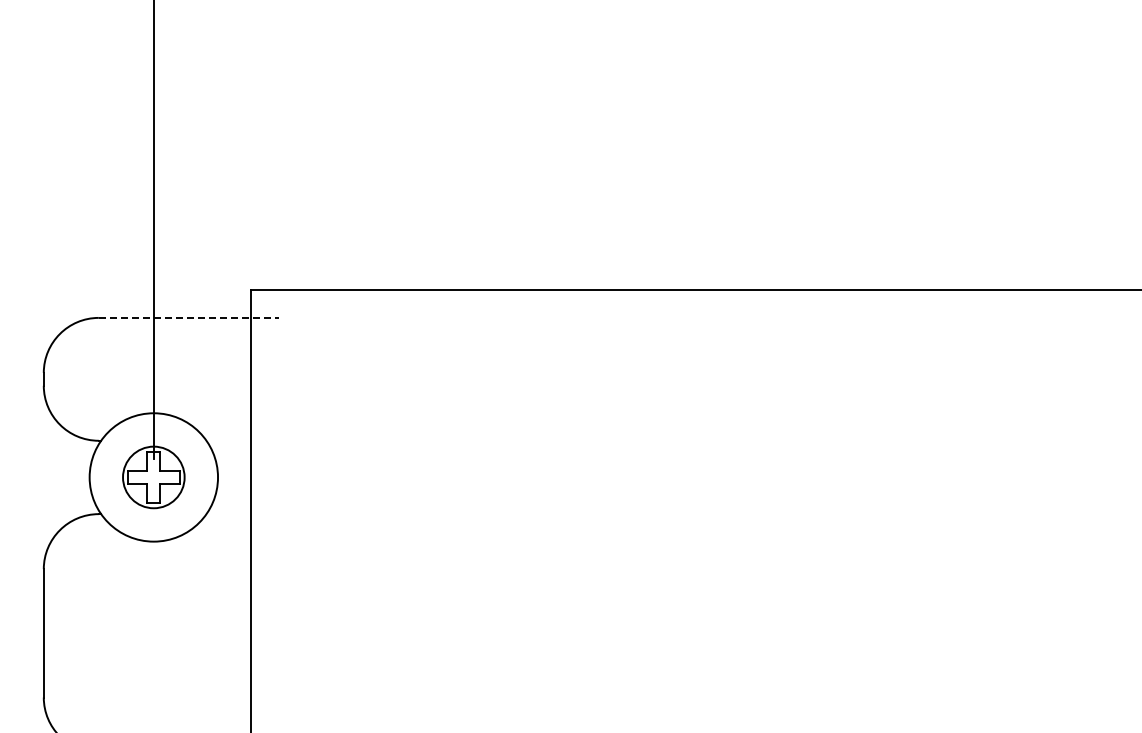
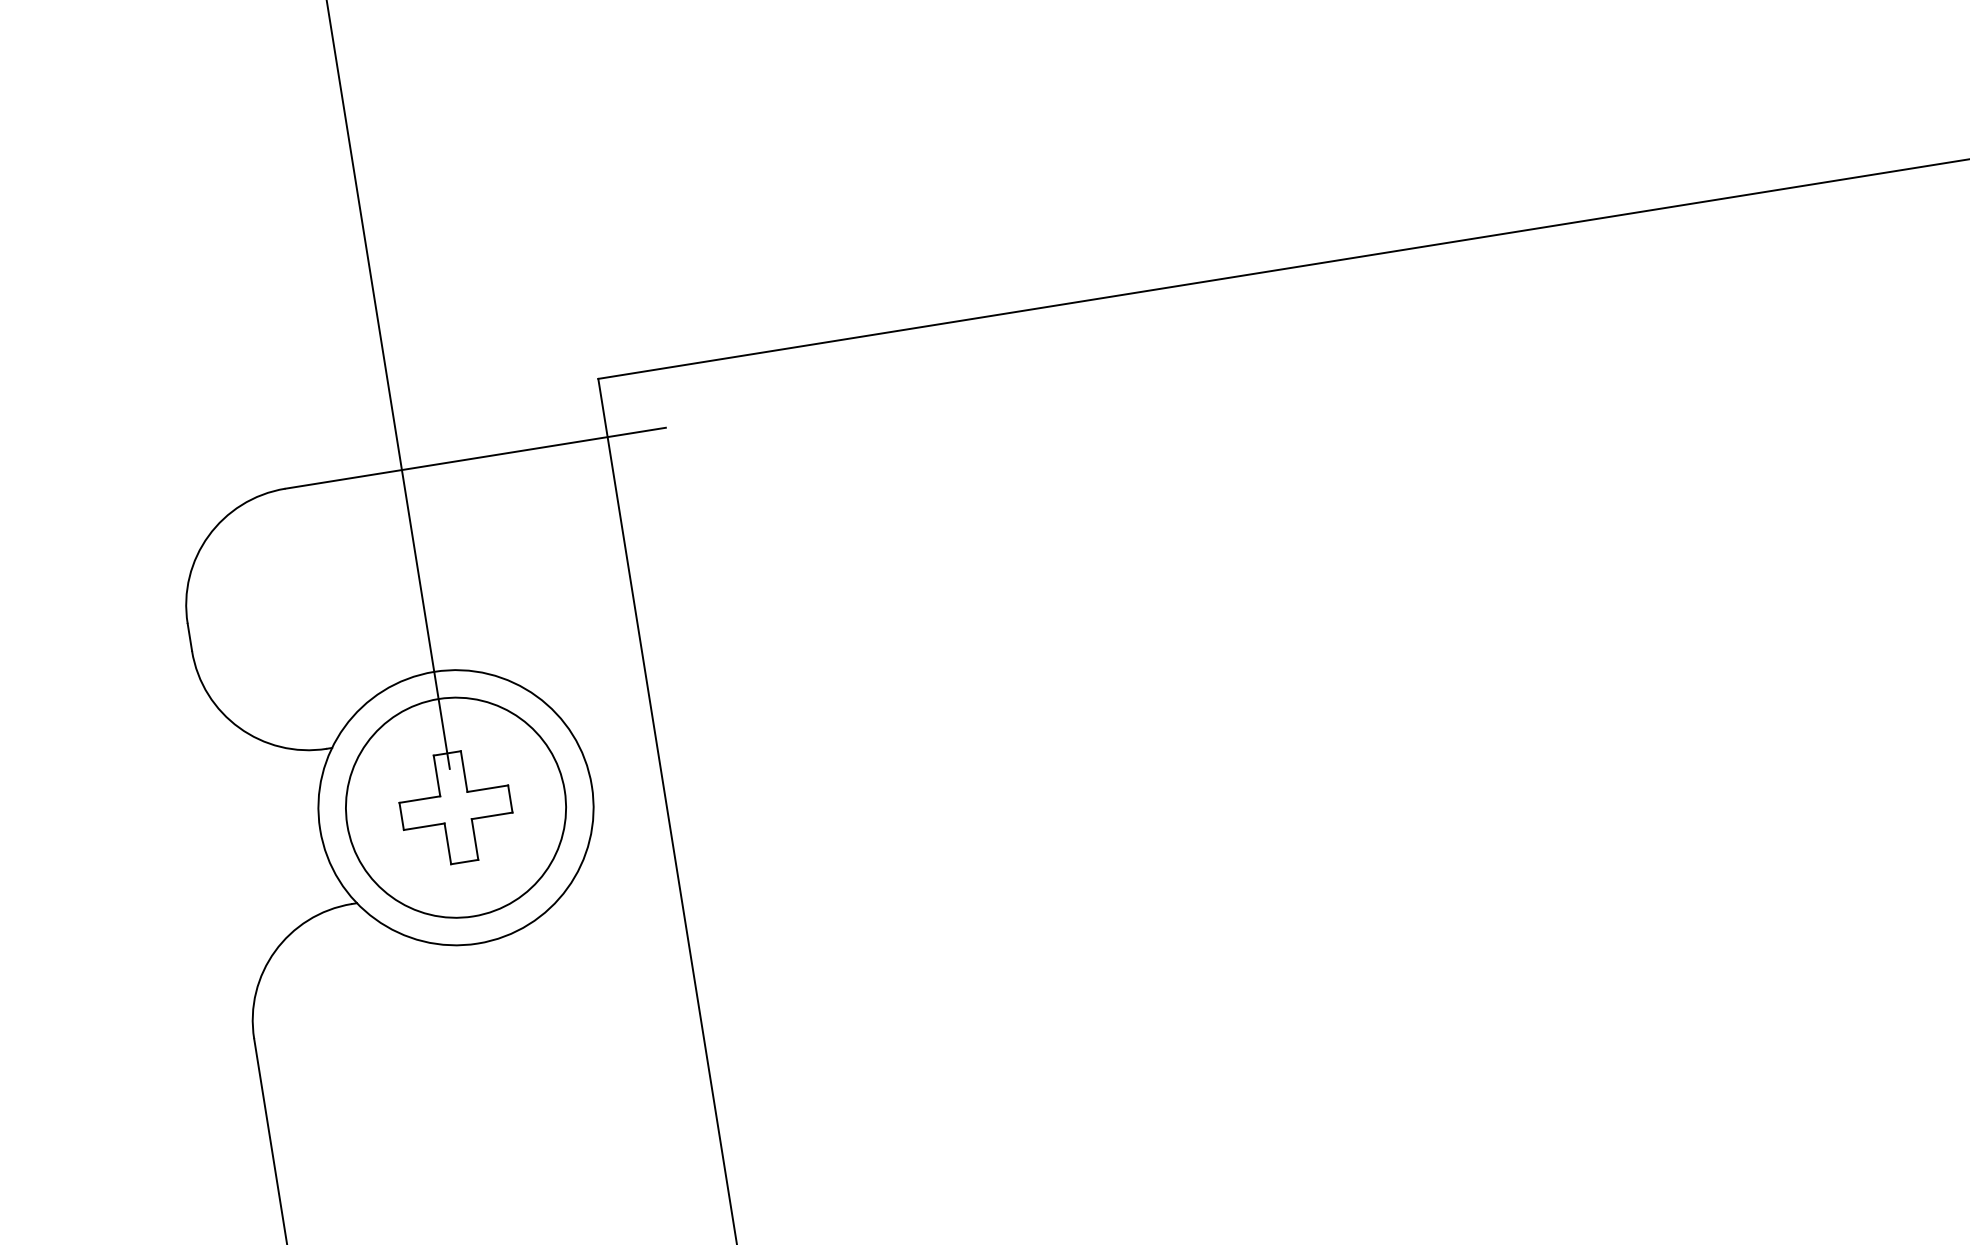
line: (188, 317) -> (475, 457), dashed -> solid
circle: (153, 477) -> (455, 807), size x1.67

